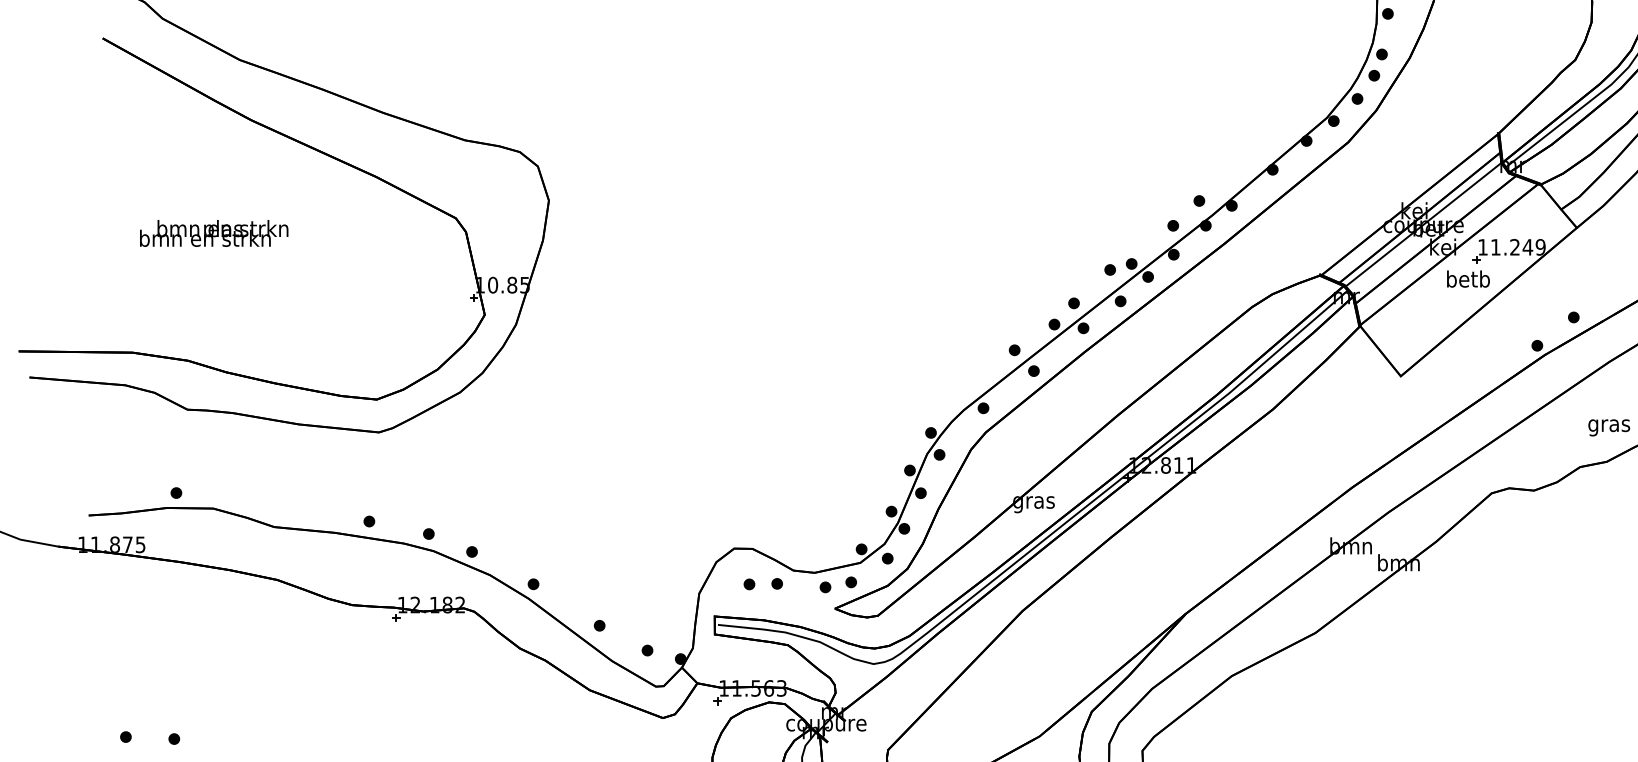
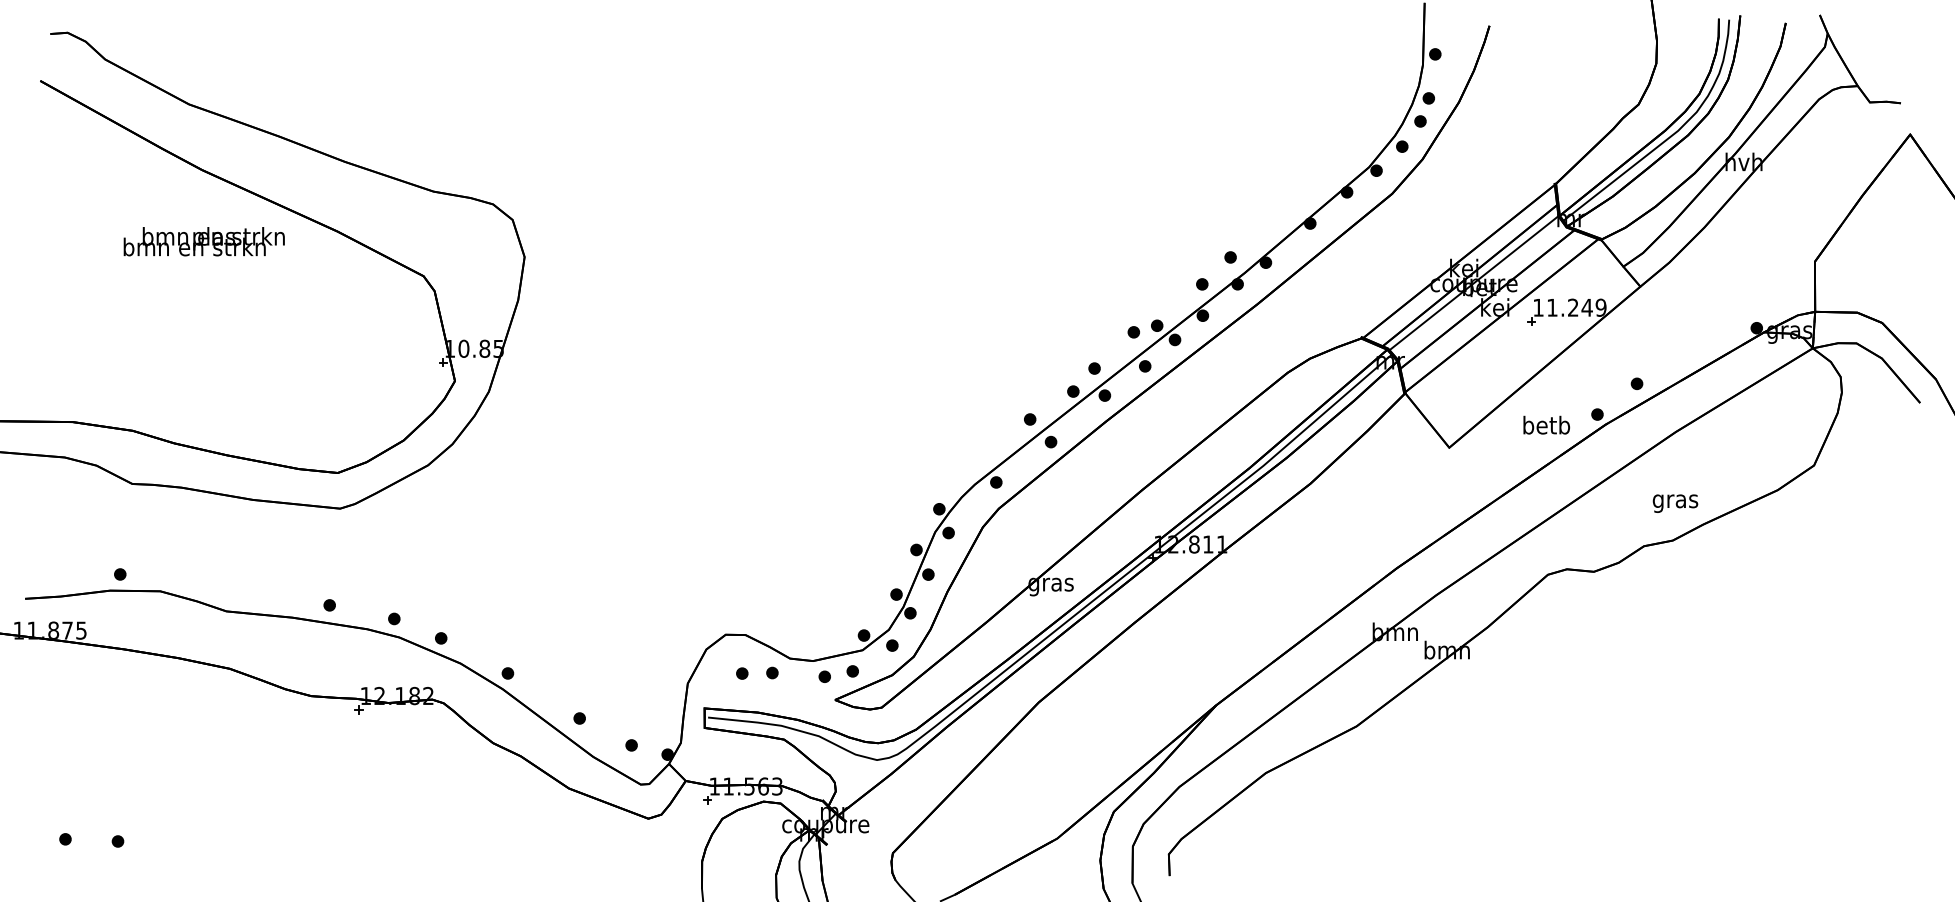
text: (213, 233) -> (203, 241), moved
text: (1468, 278) -> (1546, 424), moved

